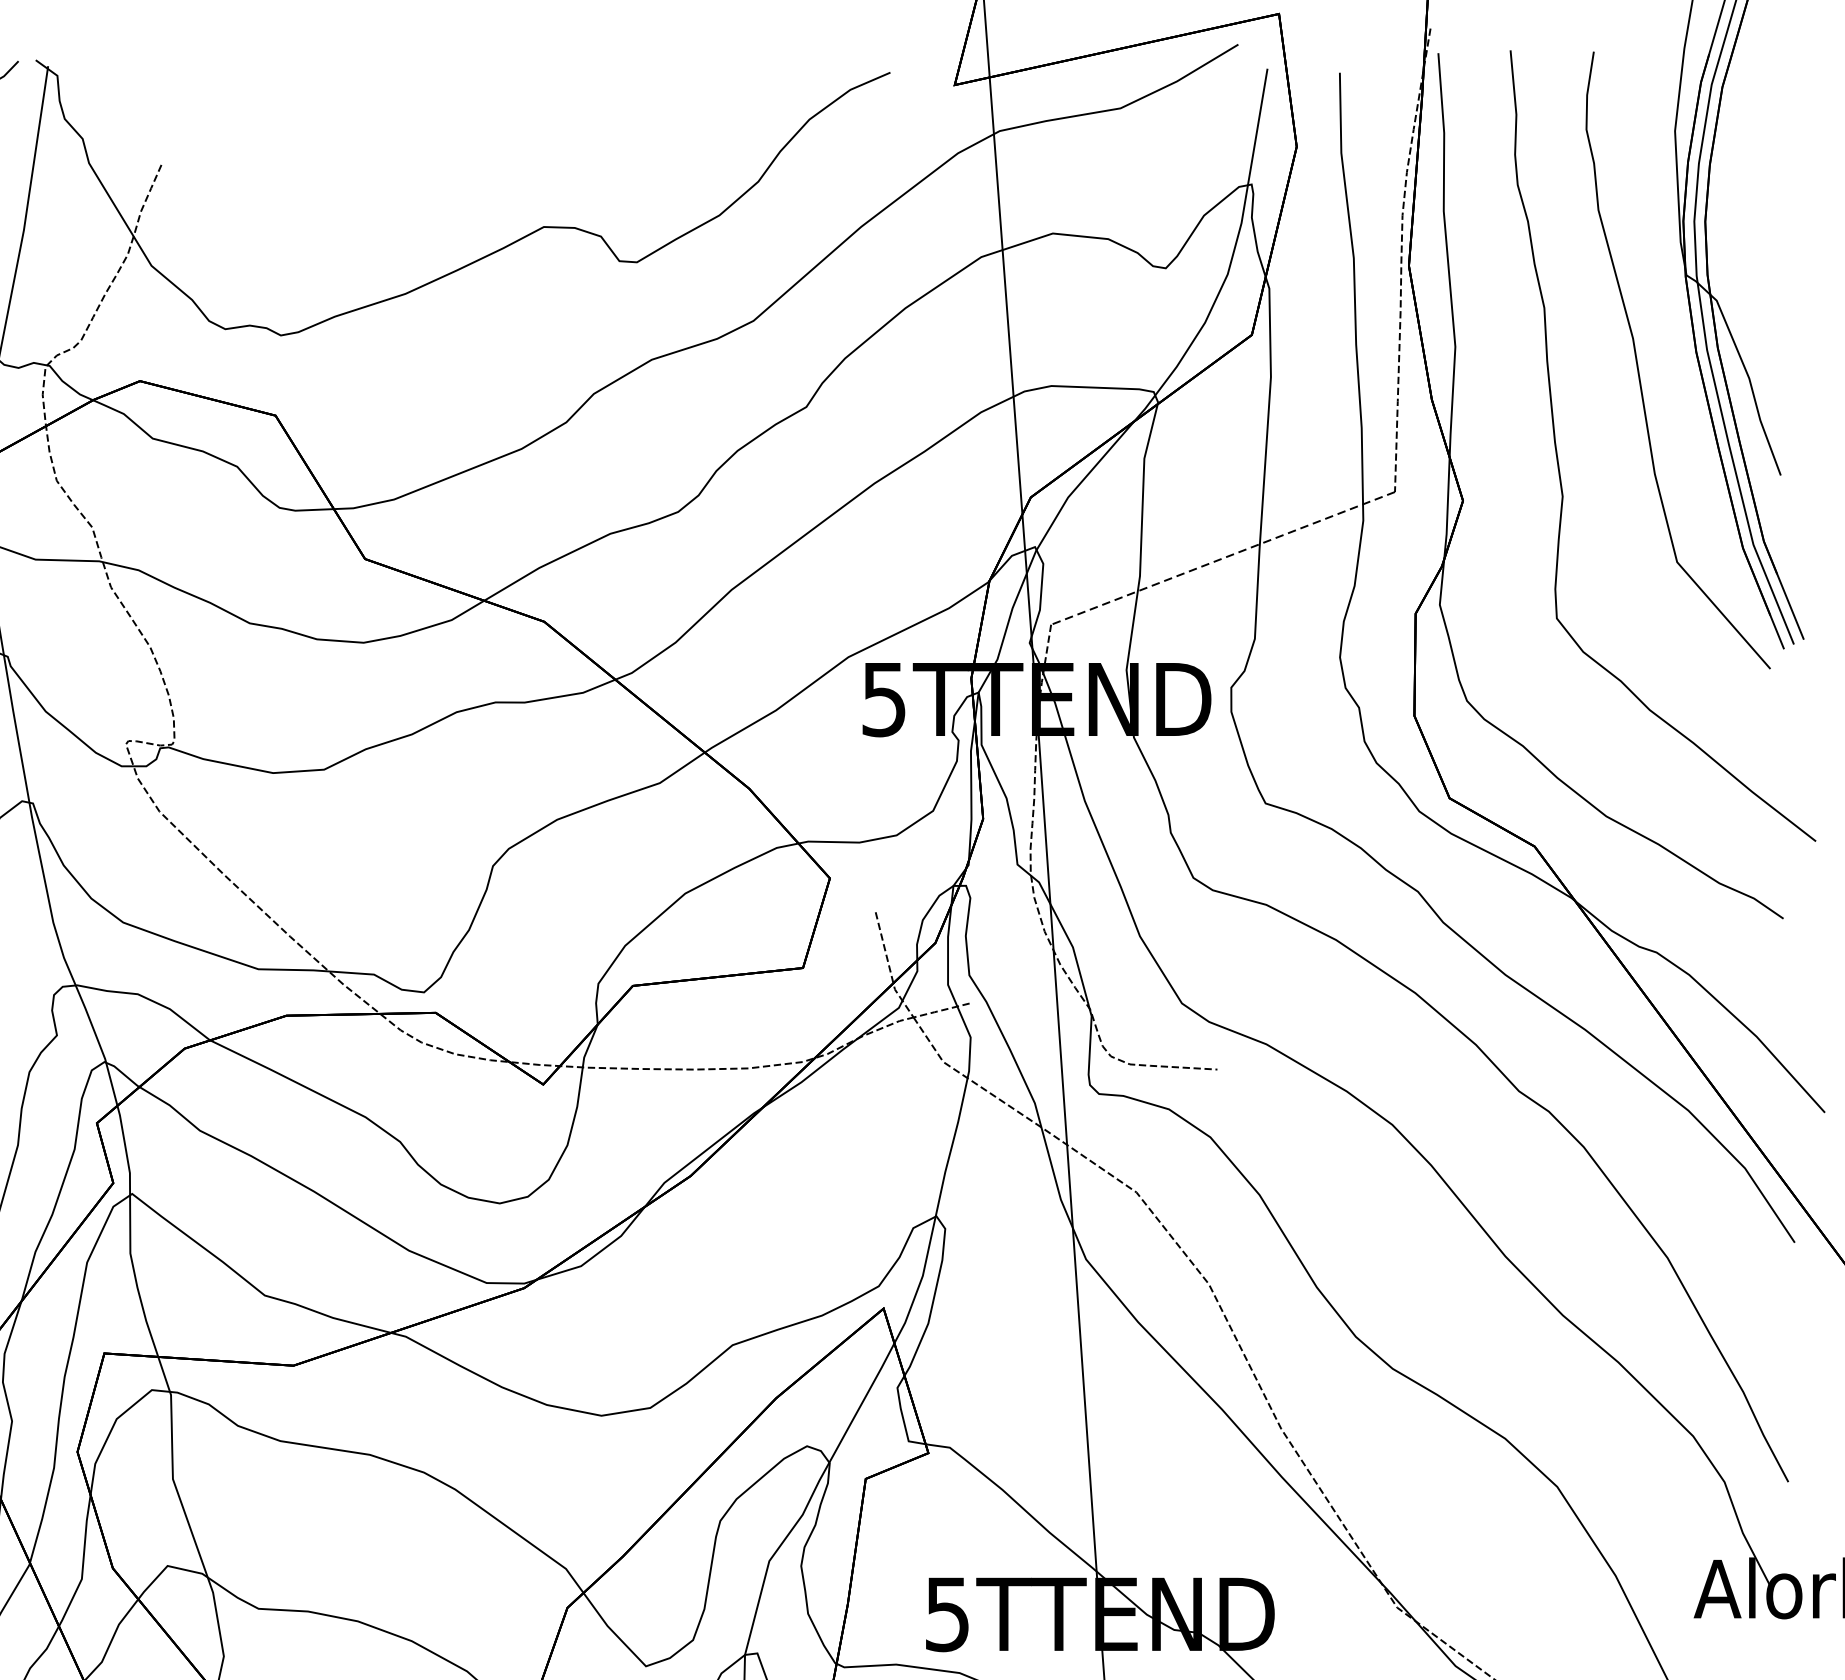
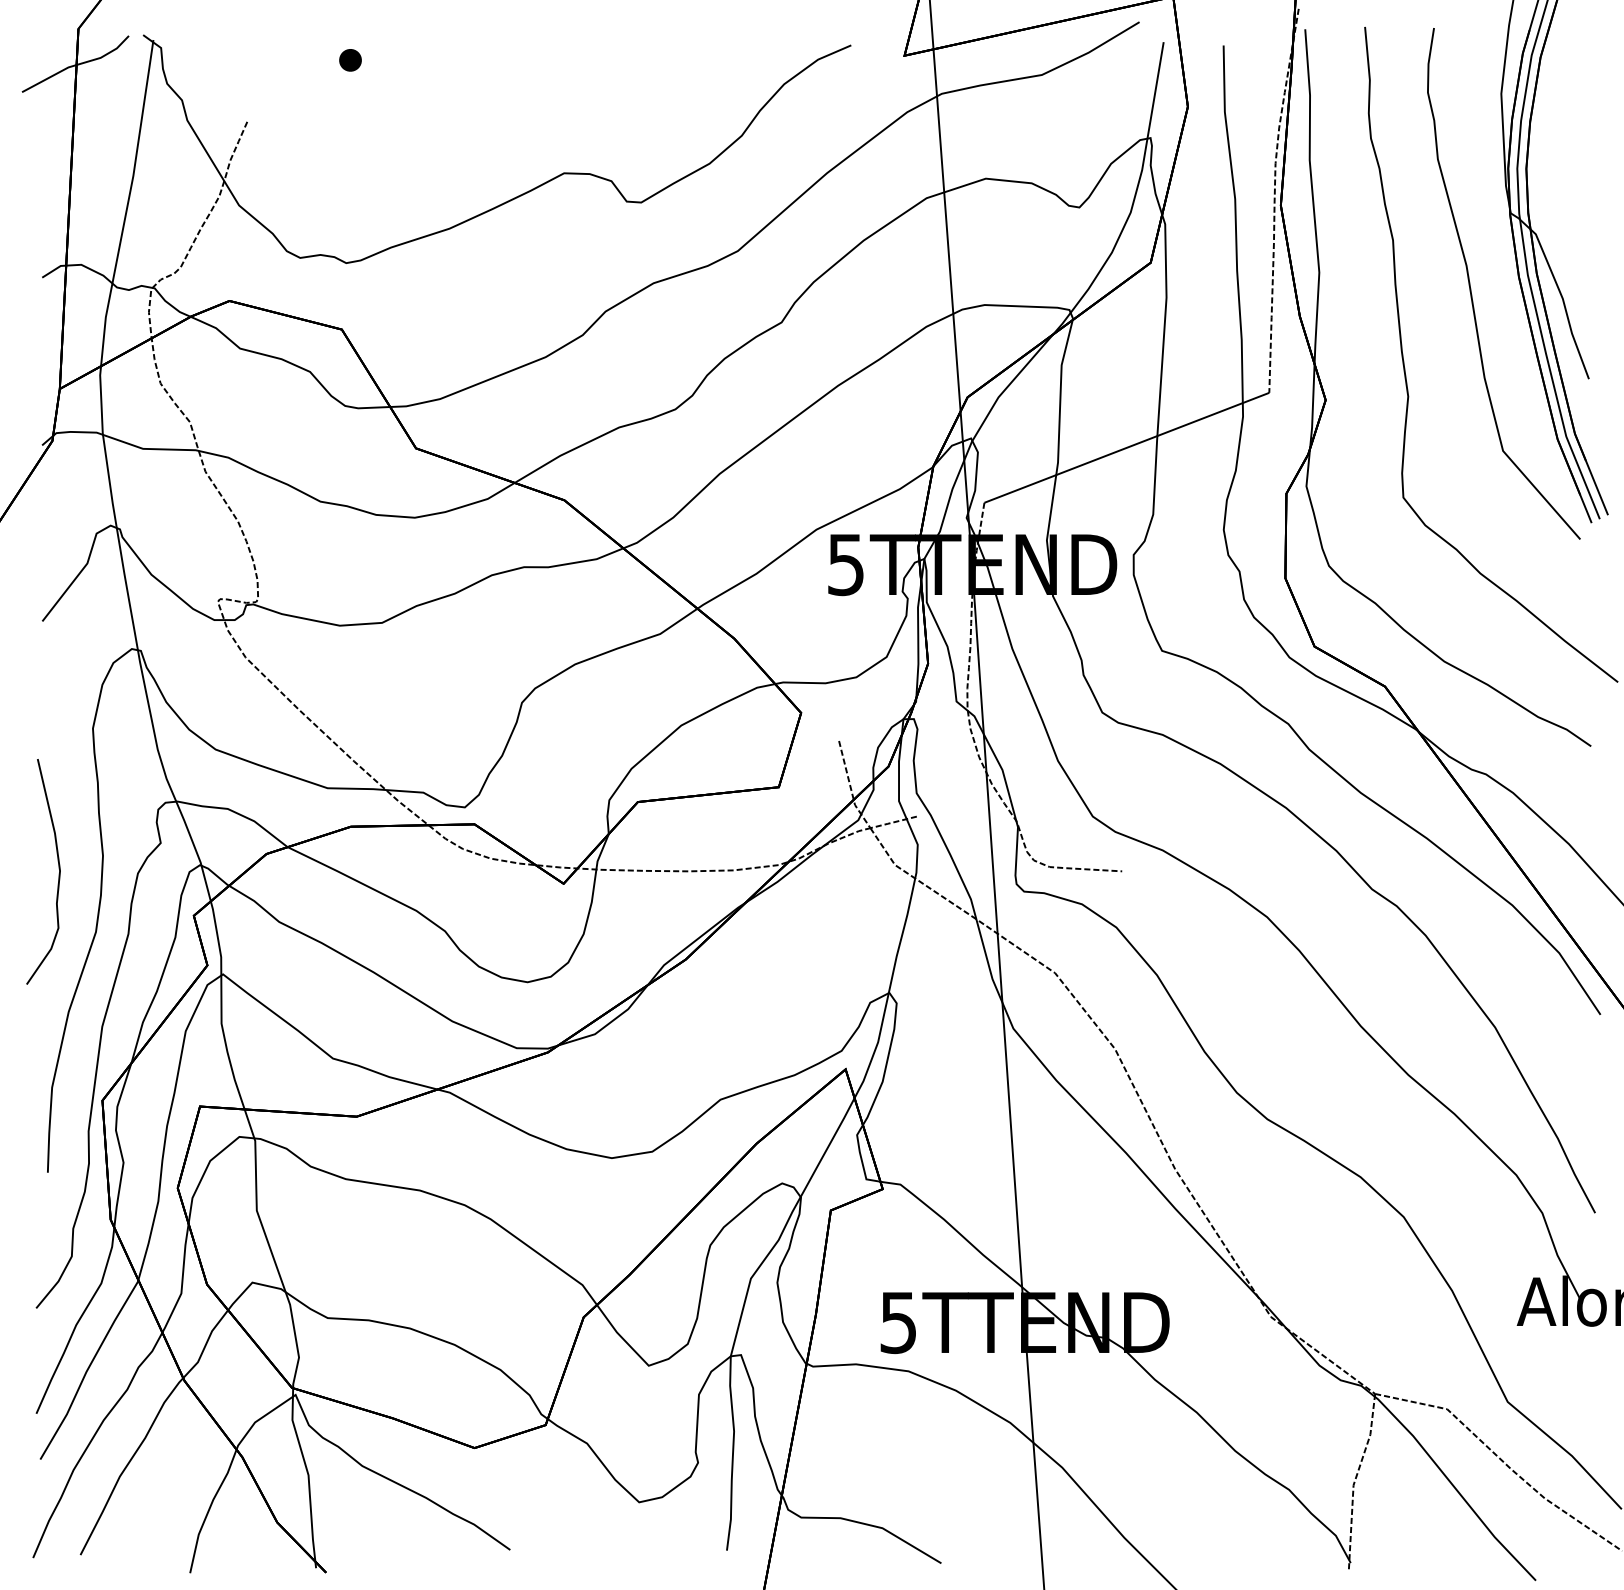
part: (286, 90) -> (350, 60), added
line: (1222, 557) -> (1126, 447), dashed -> solid

